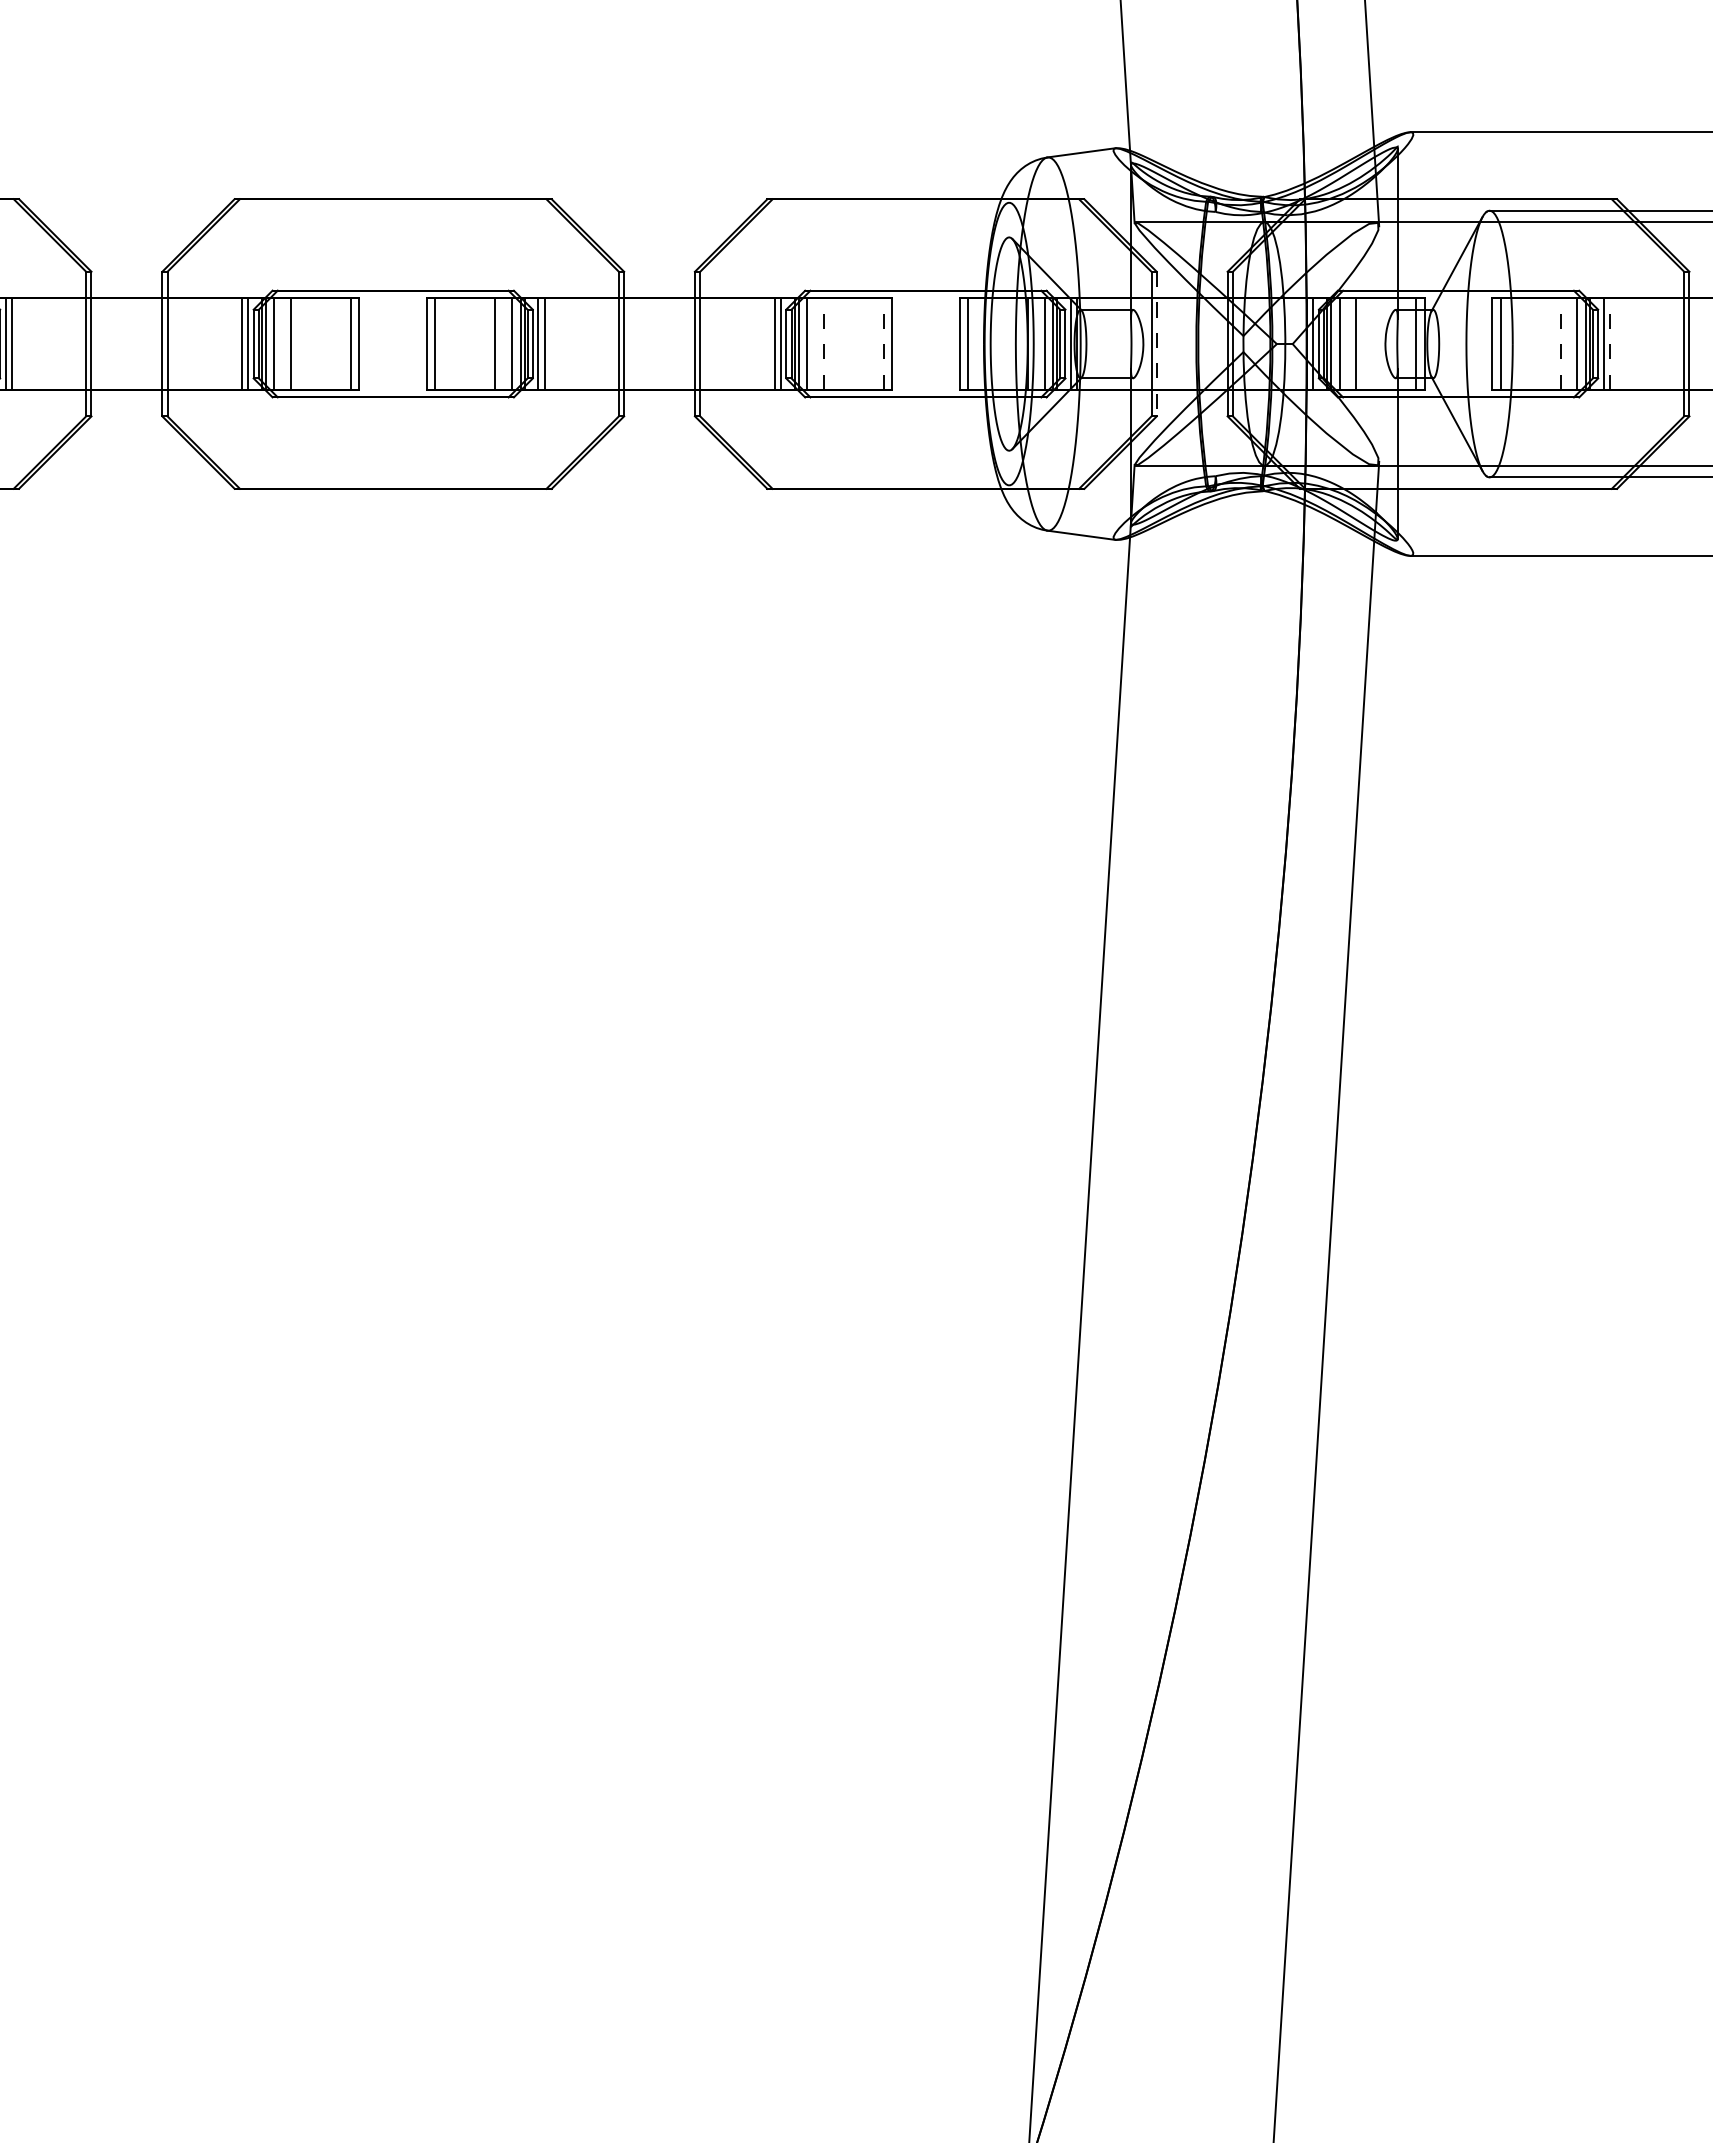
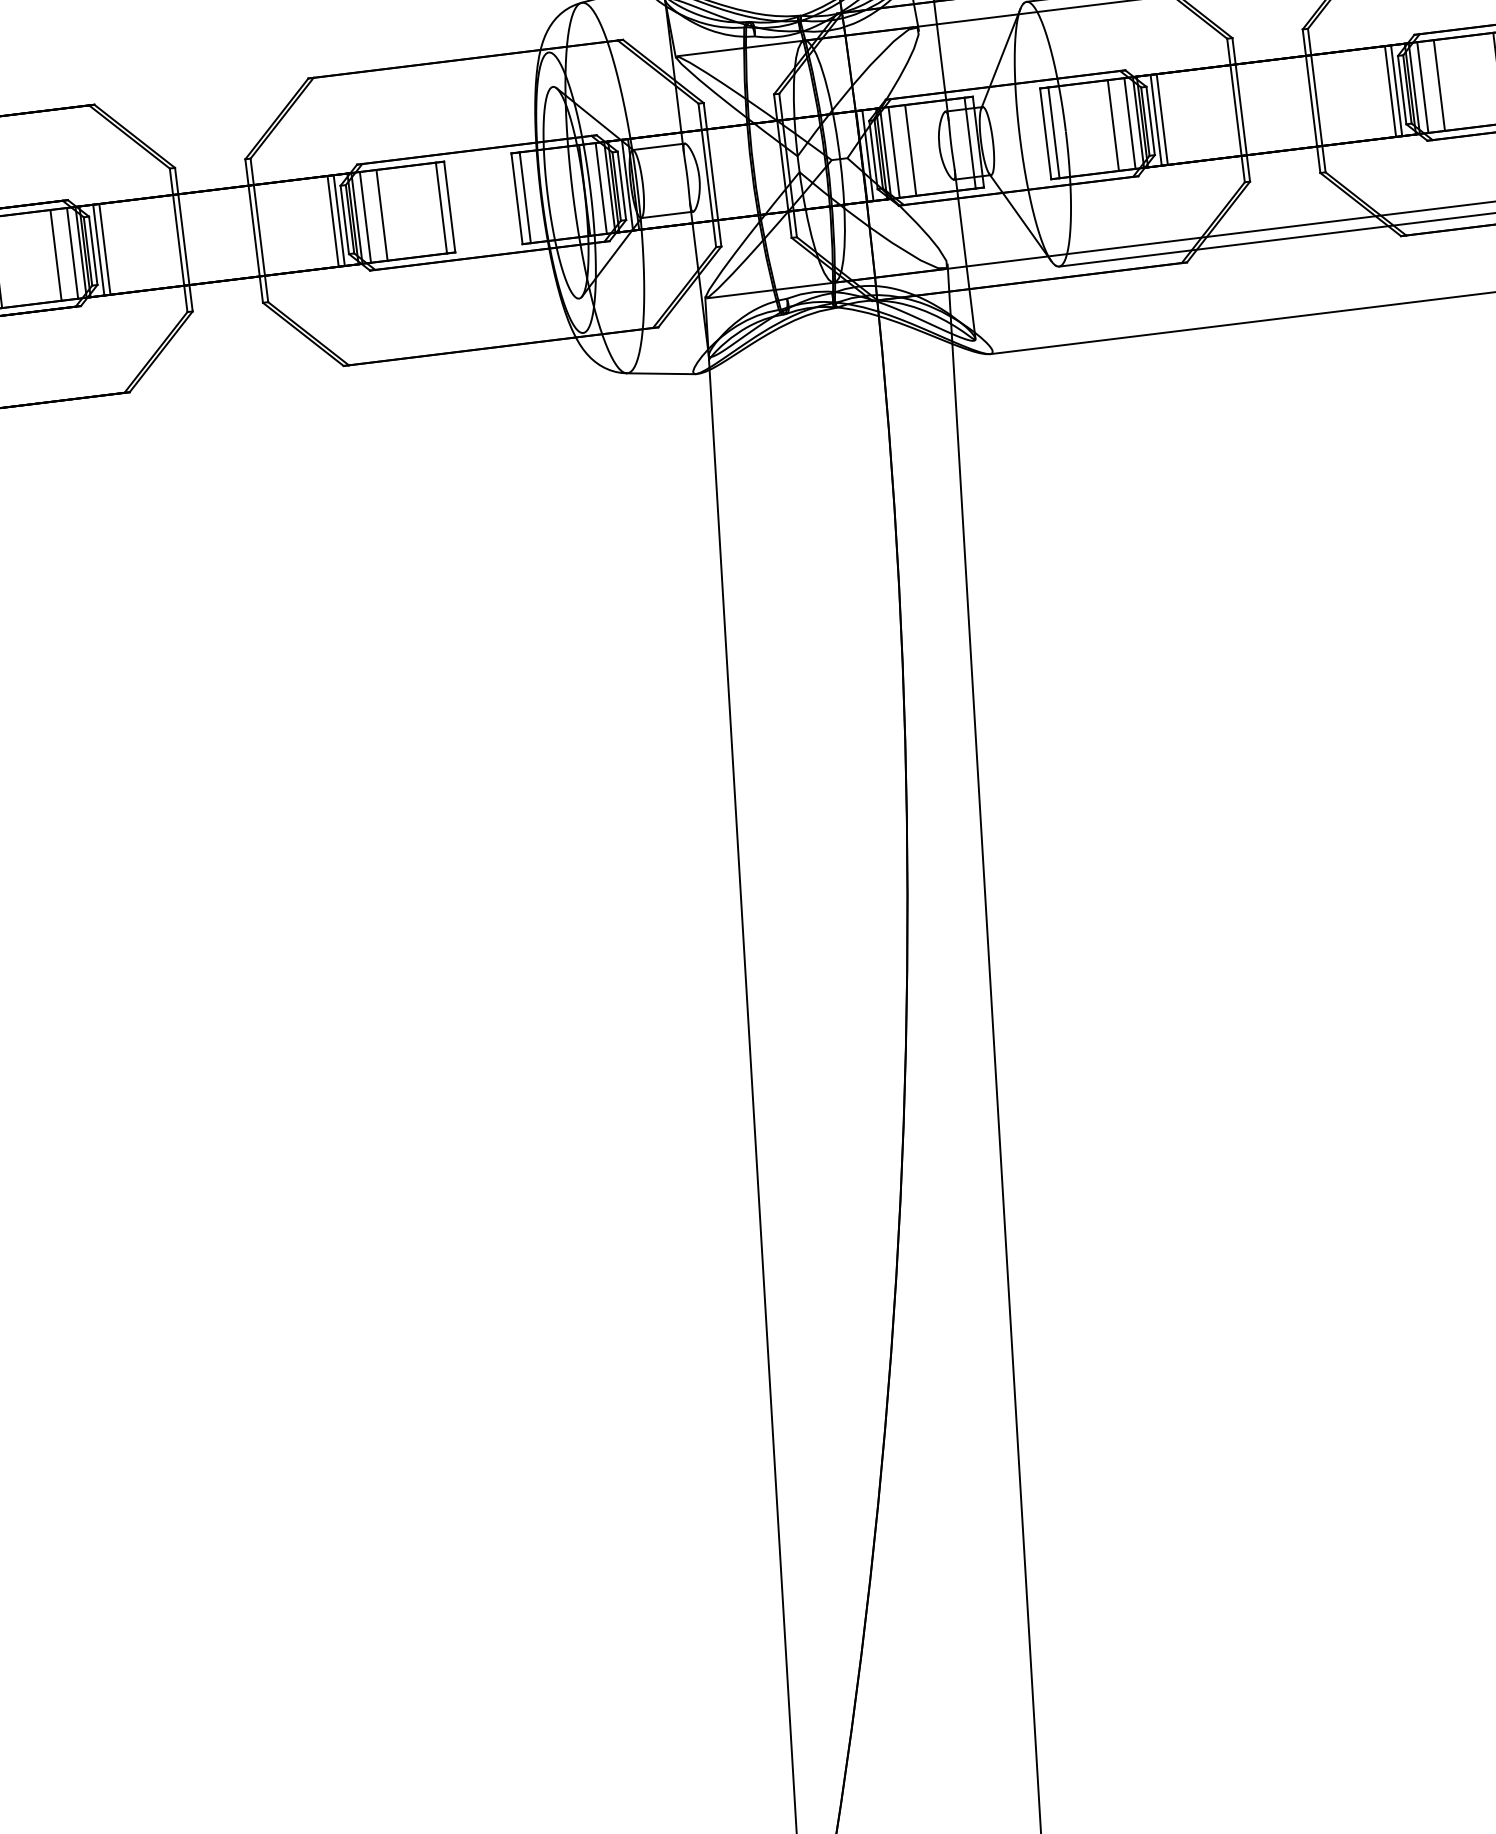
line: (823, 344) -> (381, 215), dashed -> solid
line: (883, 344) -> (441, 208), dashed -> solid
line: (1156, 344) -> (712, 175), dashed -> solid
line: (1560, 344) -> (1113, 126), dashed -> solid
line: (1609, 344) -> (1161, 120), dashed -> solid

